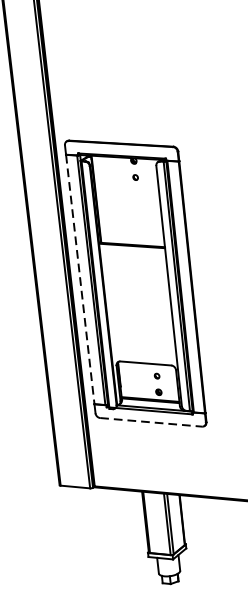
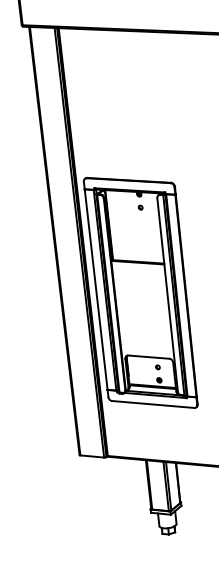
line: (80, 279) -> (96, 289), dashed -> solid
line: (151, 422) -> (153, 404), dashed -> solid

